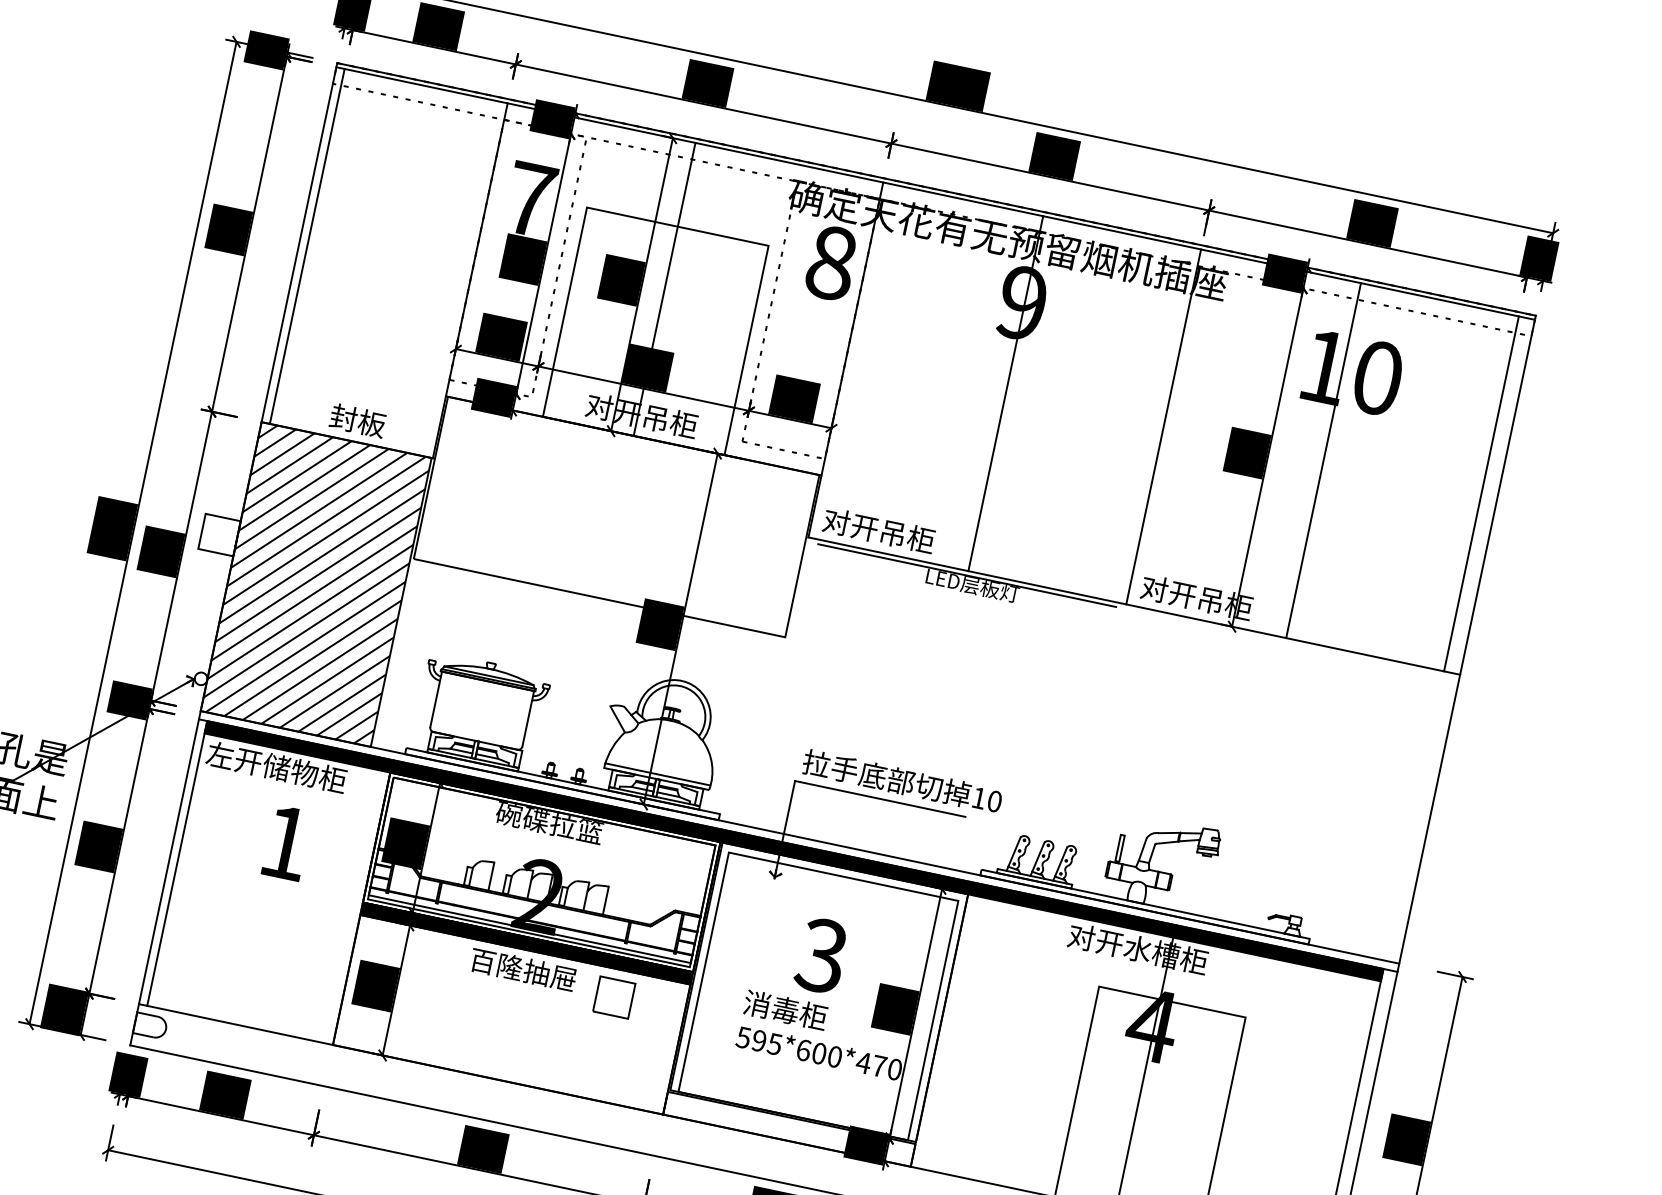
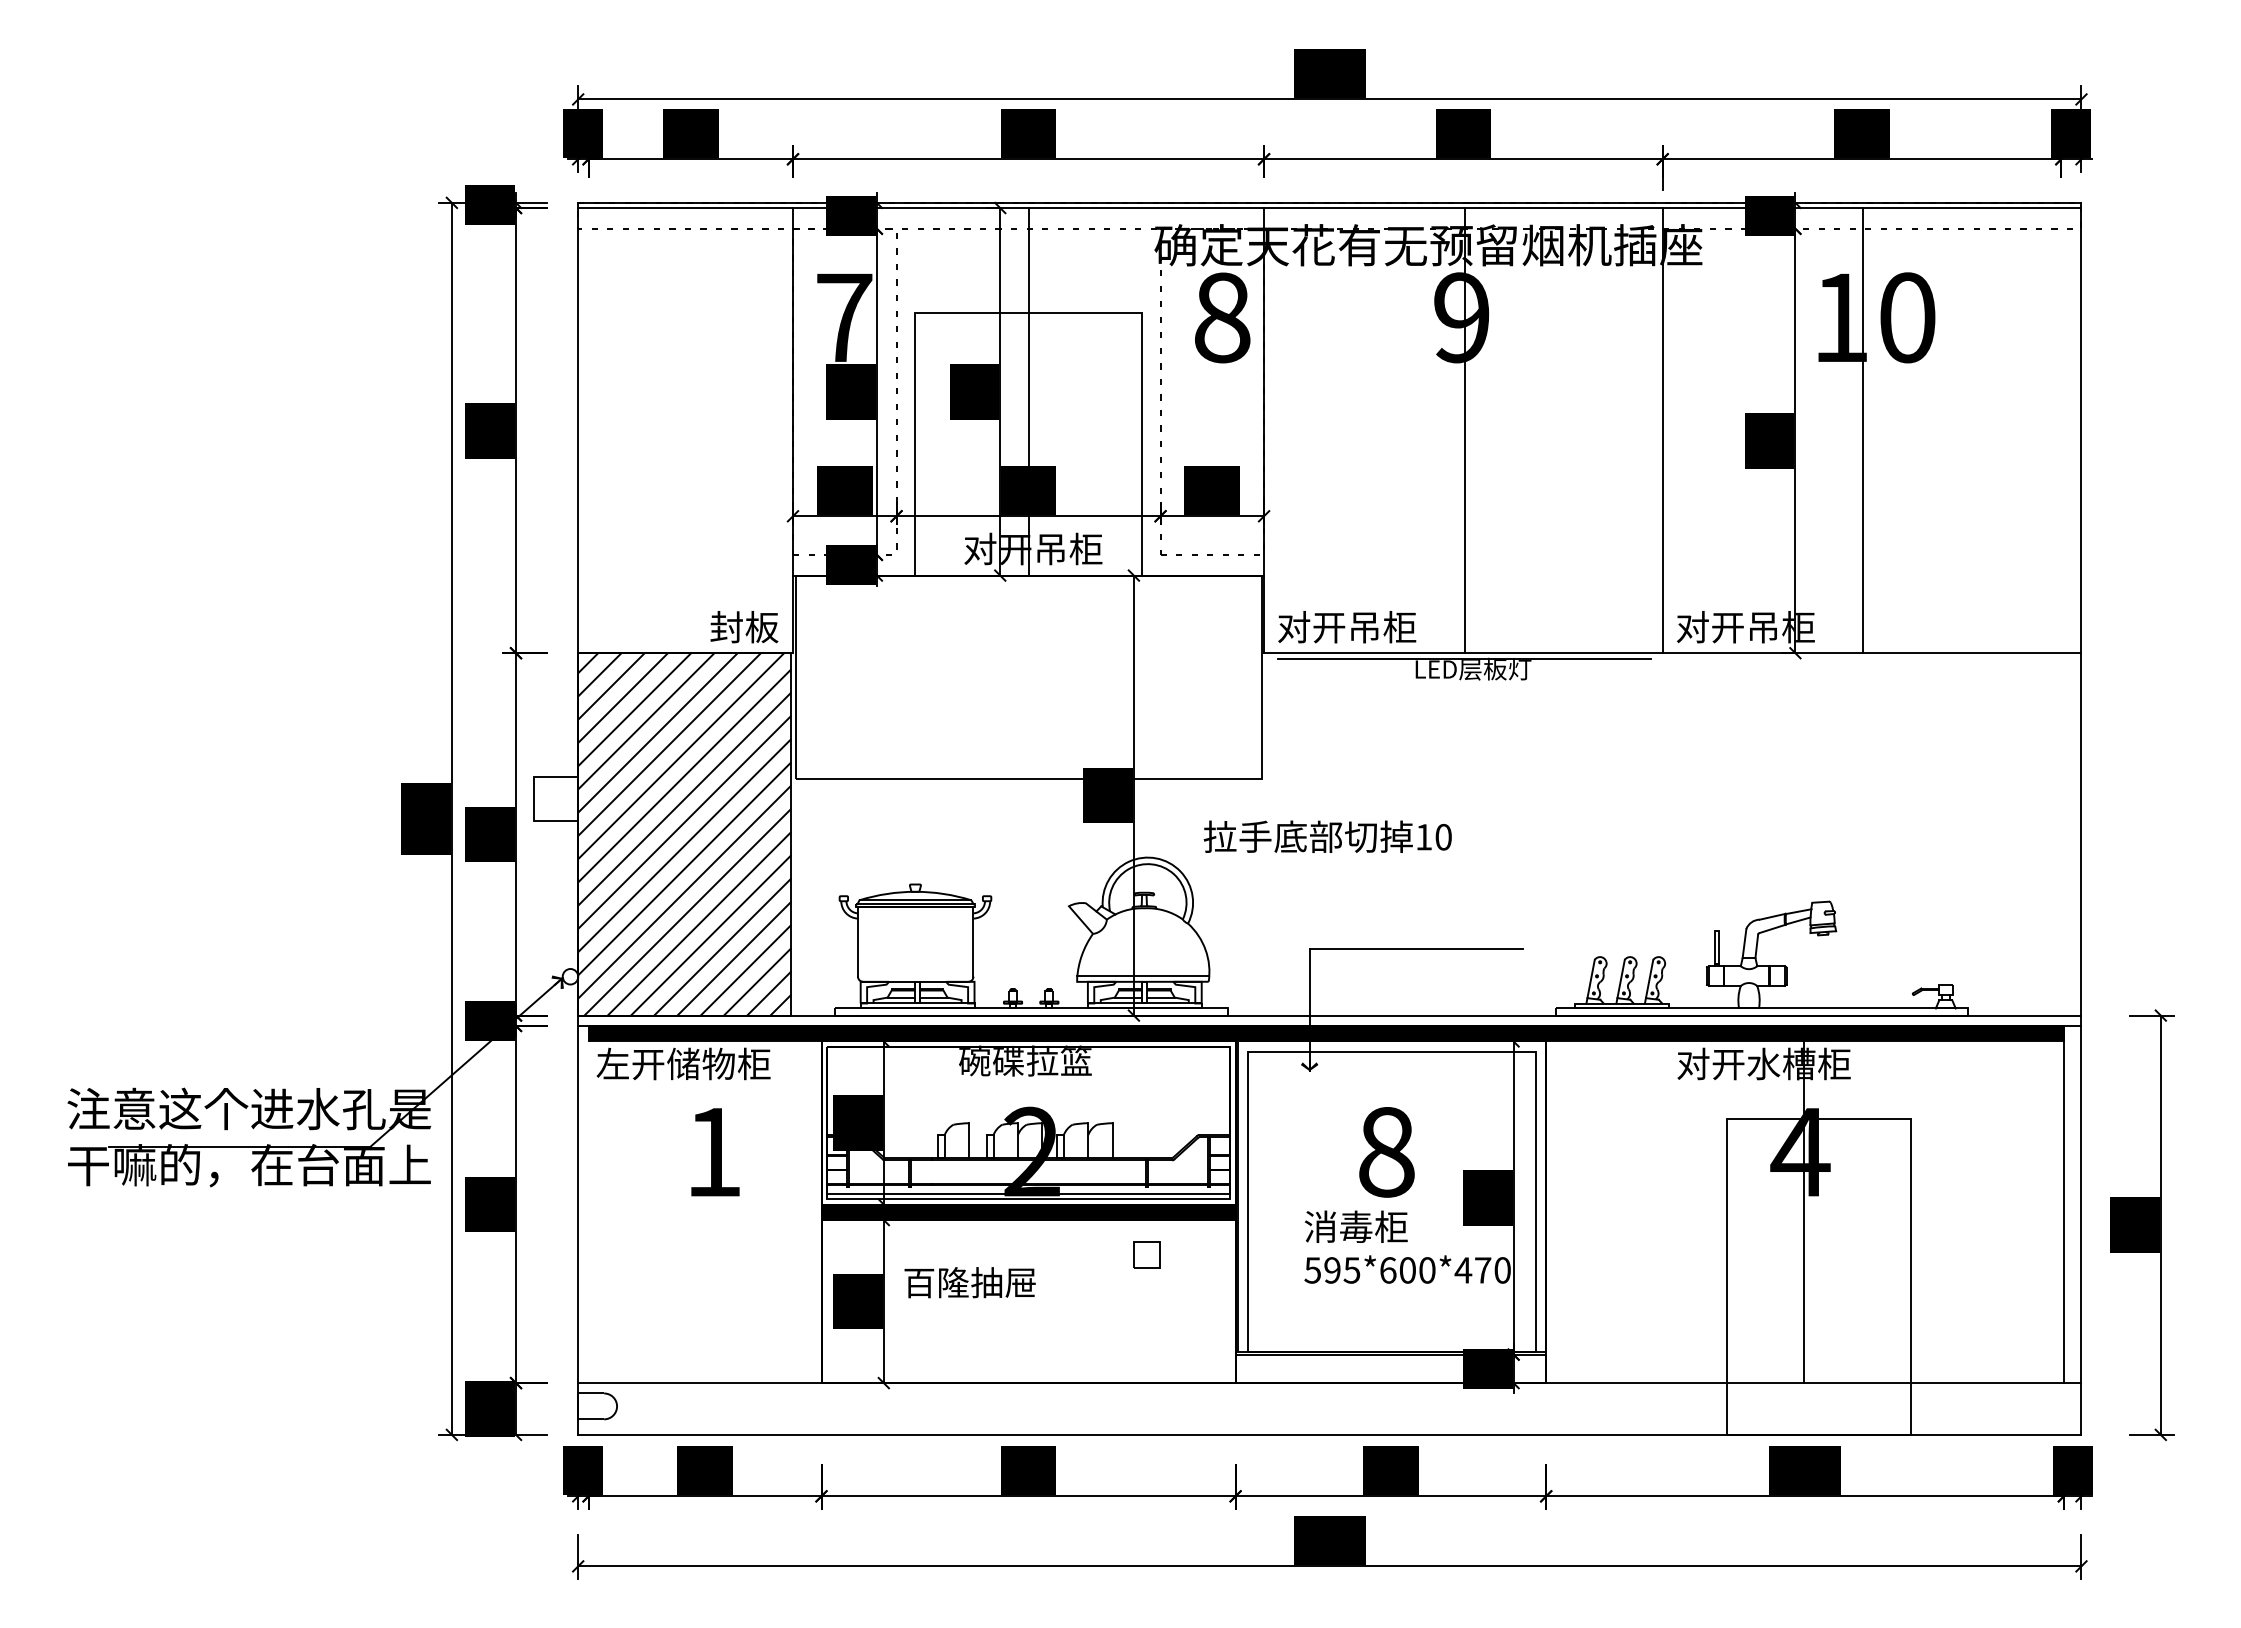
line: (307, 246) -> (588, 430), removed
text: (357, 421) -> (744, 627), moved
line: (1481, 493) -> (2061, 430), removed
text: (902, 781) -> (1327, 836), moved
line: (177, 863) -> (588, 1204), removed
text: (821, 955) -> (1385, 1151), 3 -> 8
text: (522, 969) -> (969, 1282), moved
part: (613, 997) -> (1146, 1254), size x0.6

